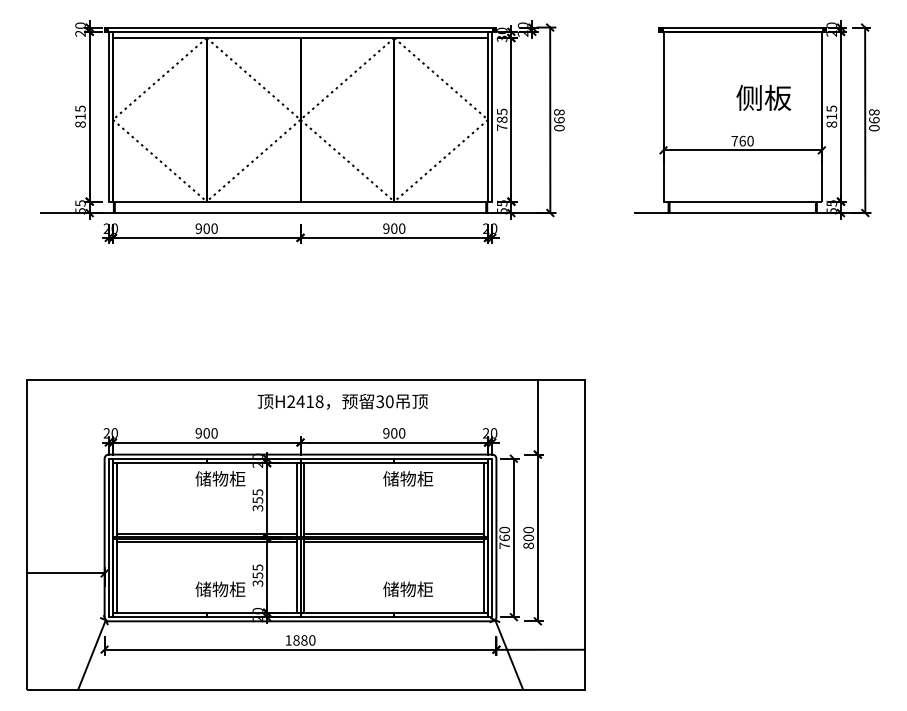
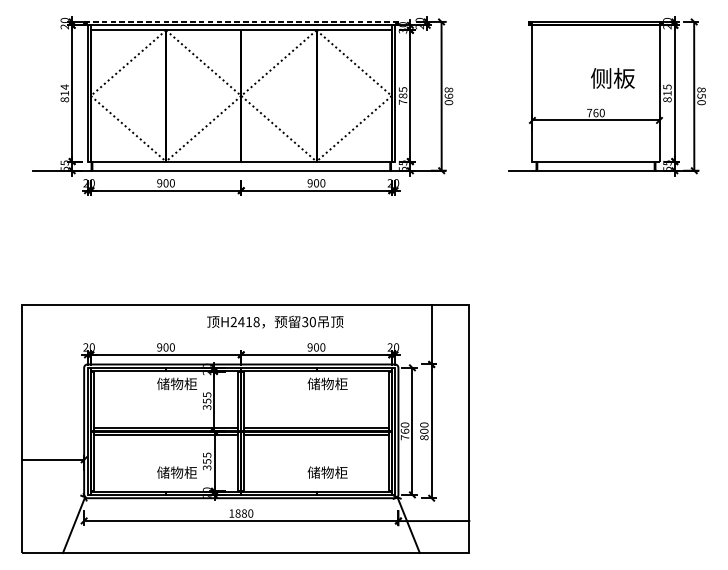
line: (300, 27) -> (241, 21), solid -> dashed
text: (80, 108) -> (64, 86), 815 -> 814
text: (874, 120) -> (701, 96), 890 -> 850

